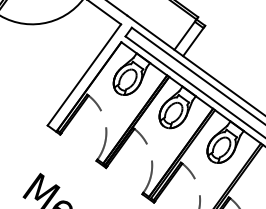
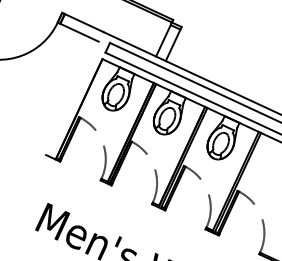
line: (84, 75) -> (72, 98), removed

